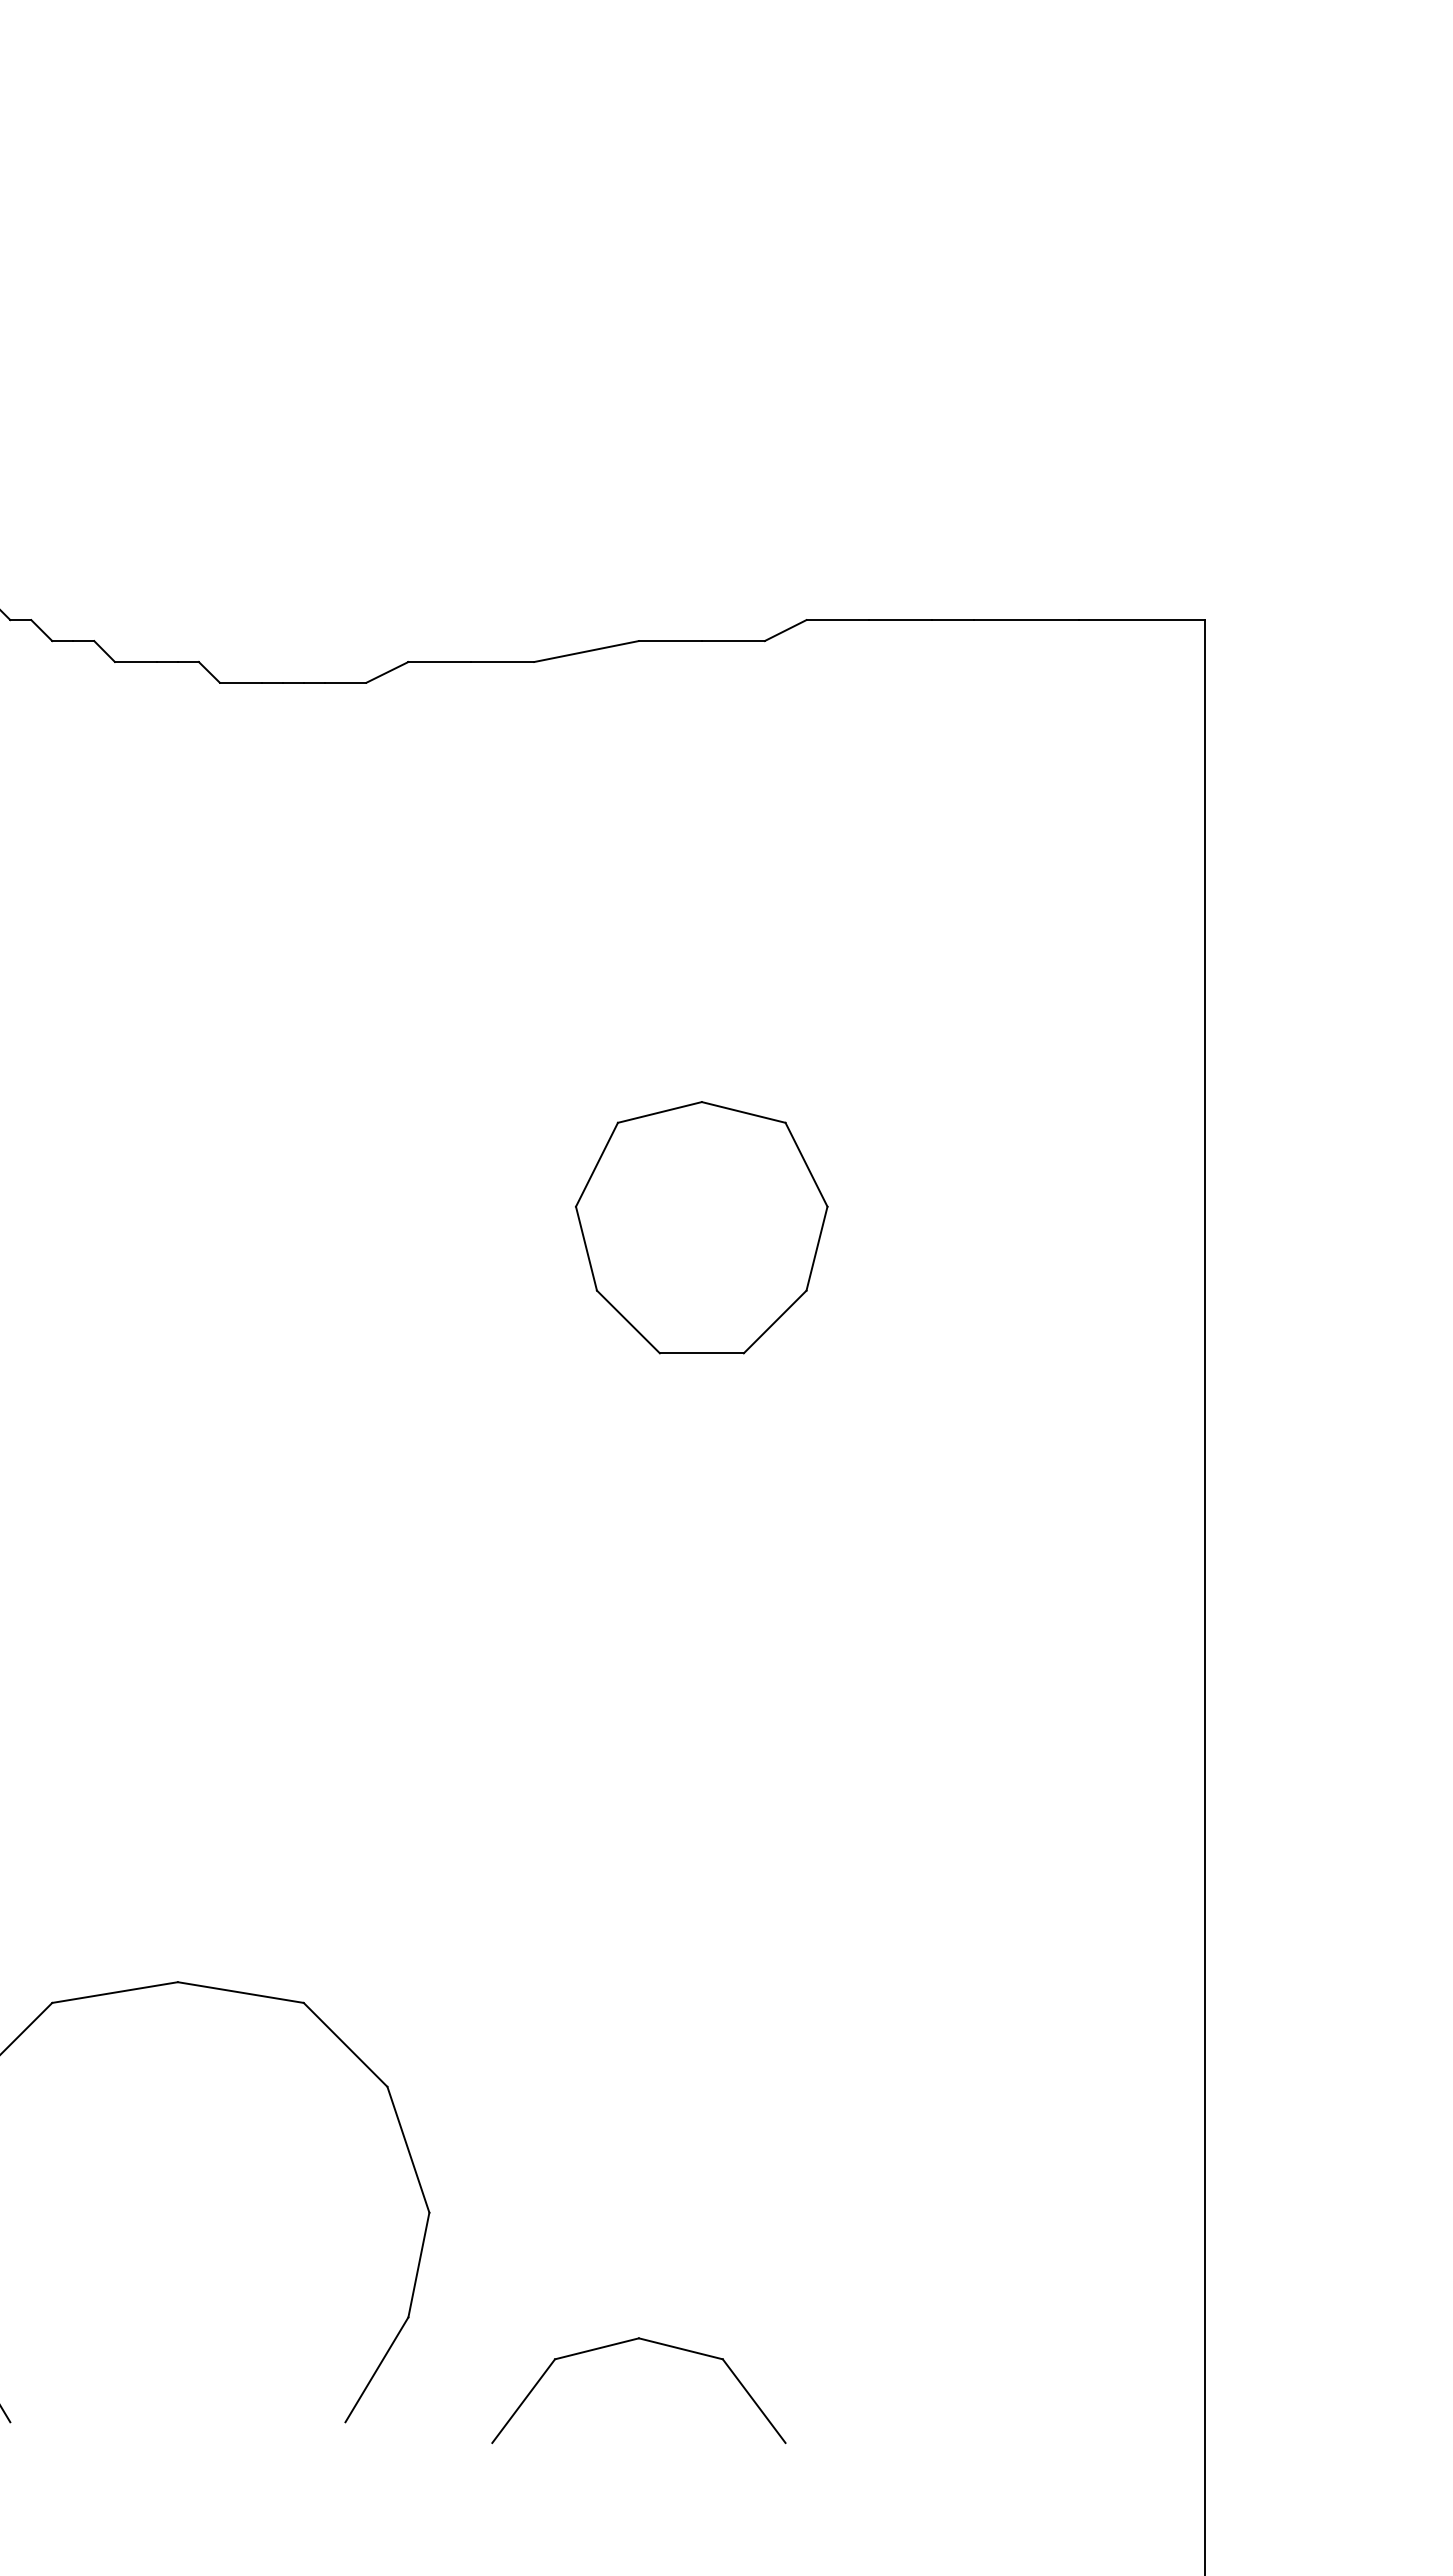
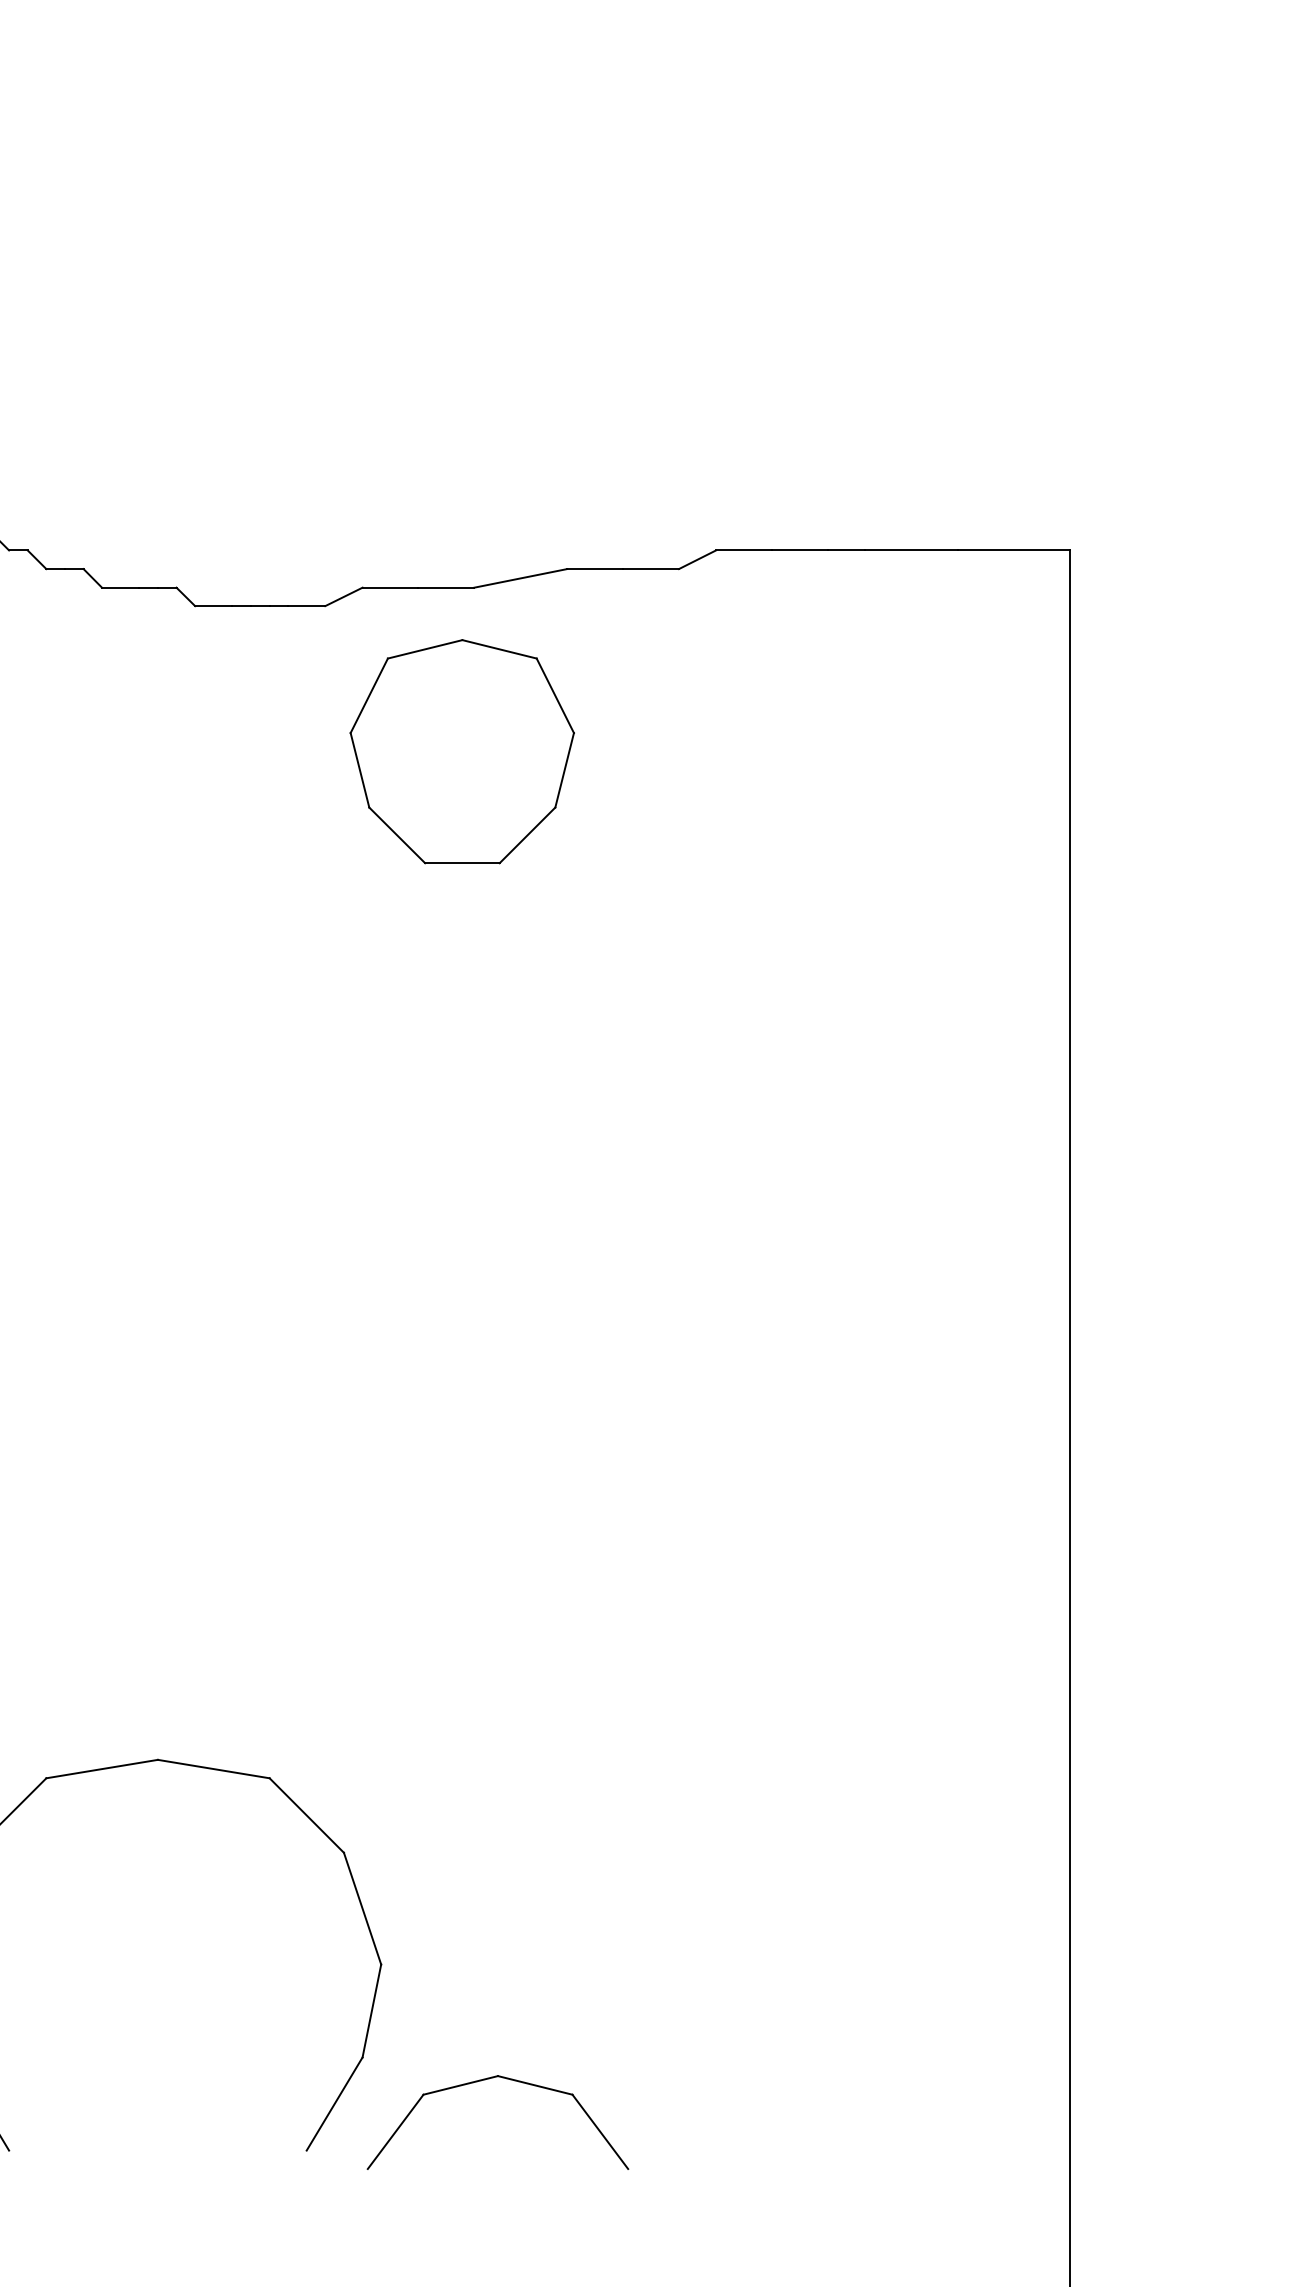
part: (701, 1227) -> (462, 751), moved
part: (627, 2342) -> (487, 2079), moved

